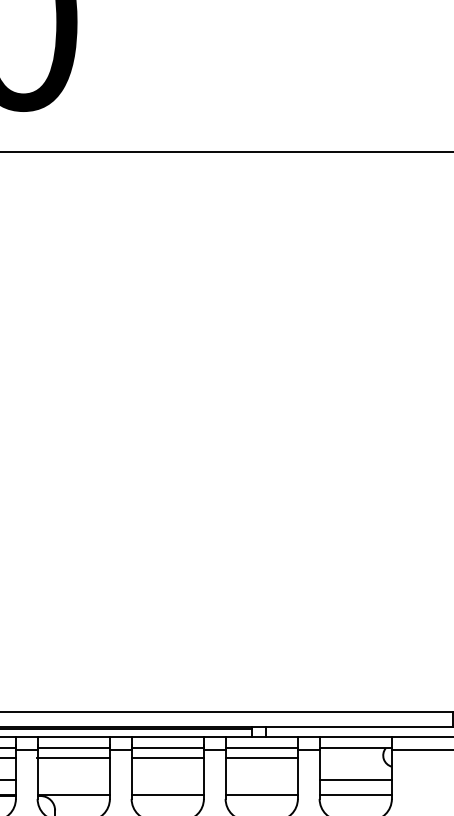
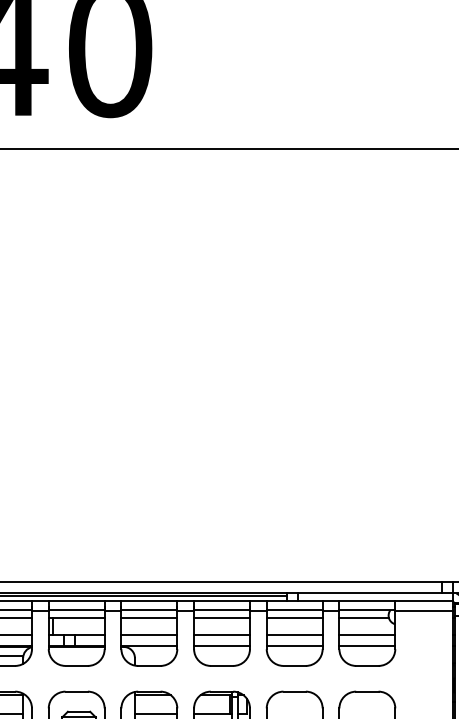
line: (350, 757) -> (363, 617), added
line: (73, 779) -> (149, 634), added
line: (167, 779) -> (221, 634), added
line: (261, 779) -> (294, 634), added

